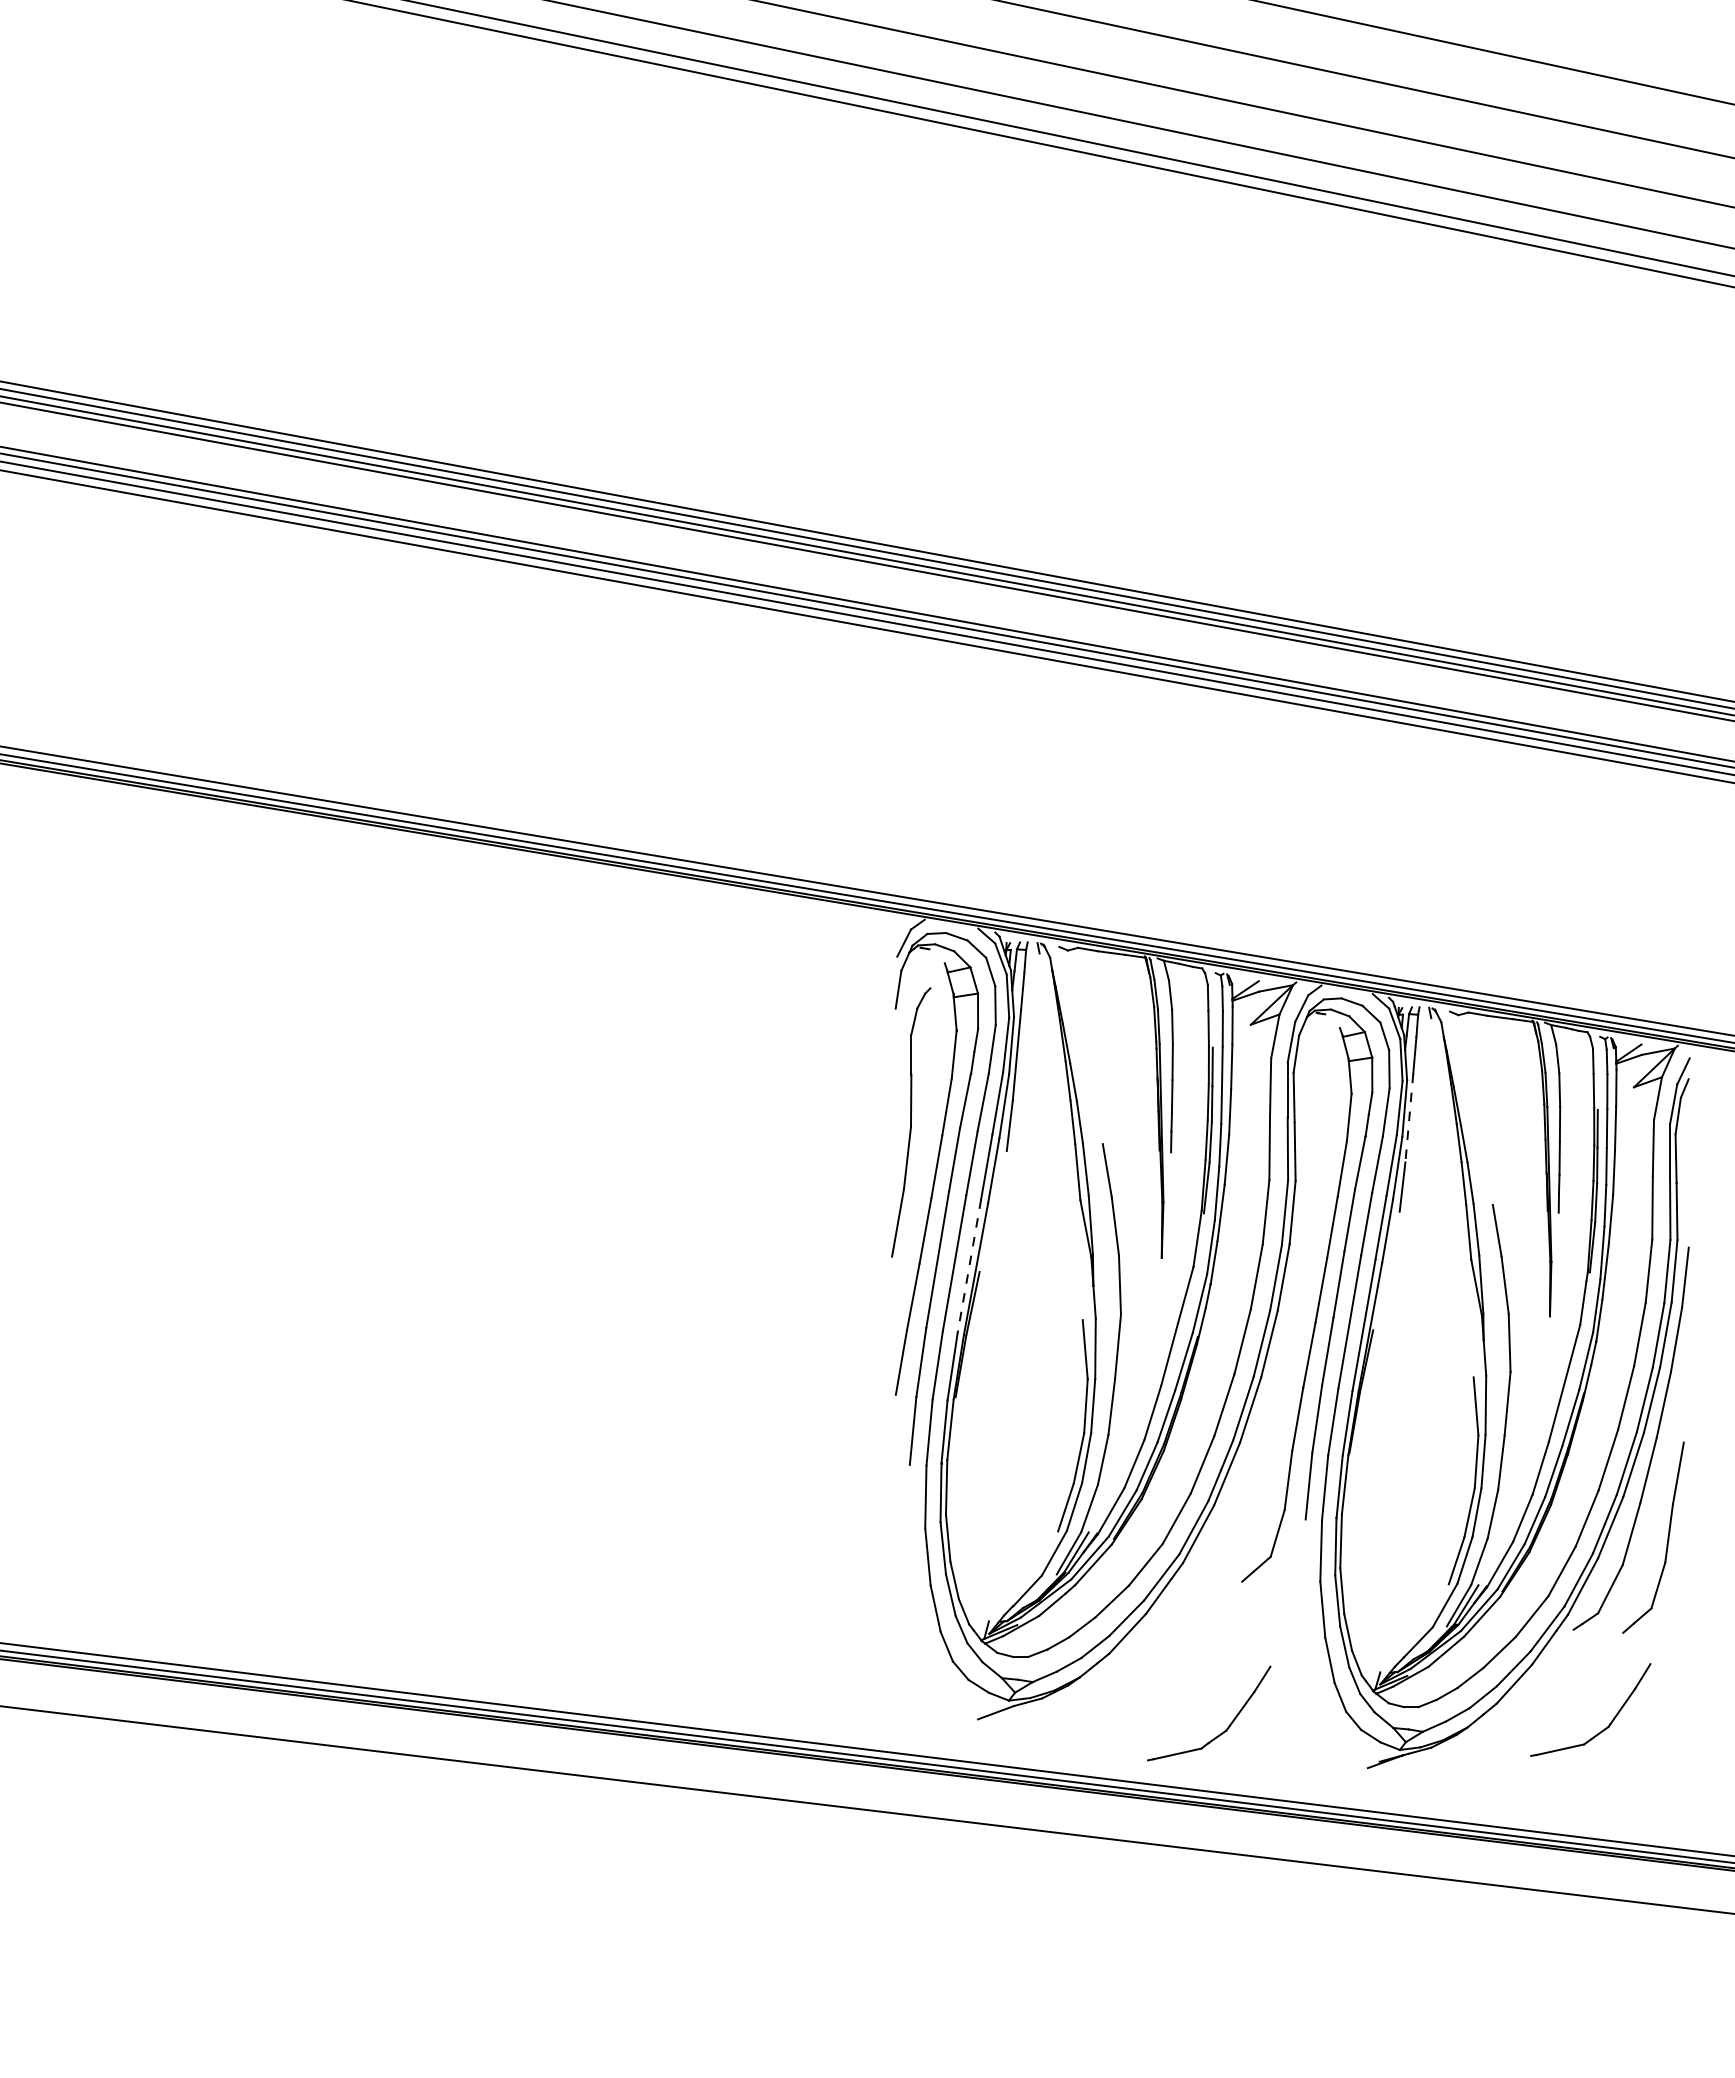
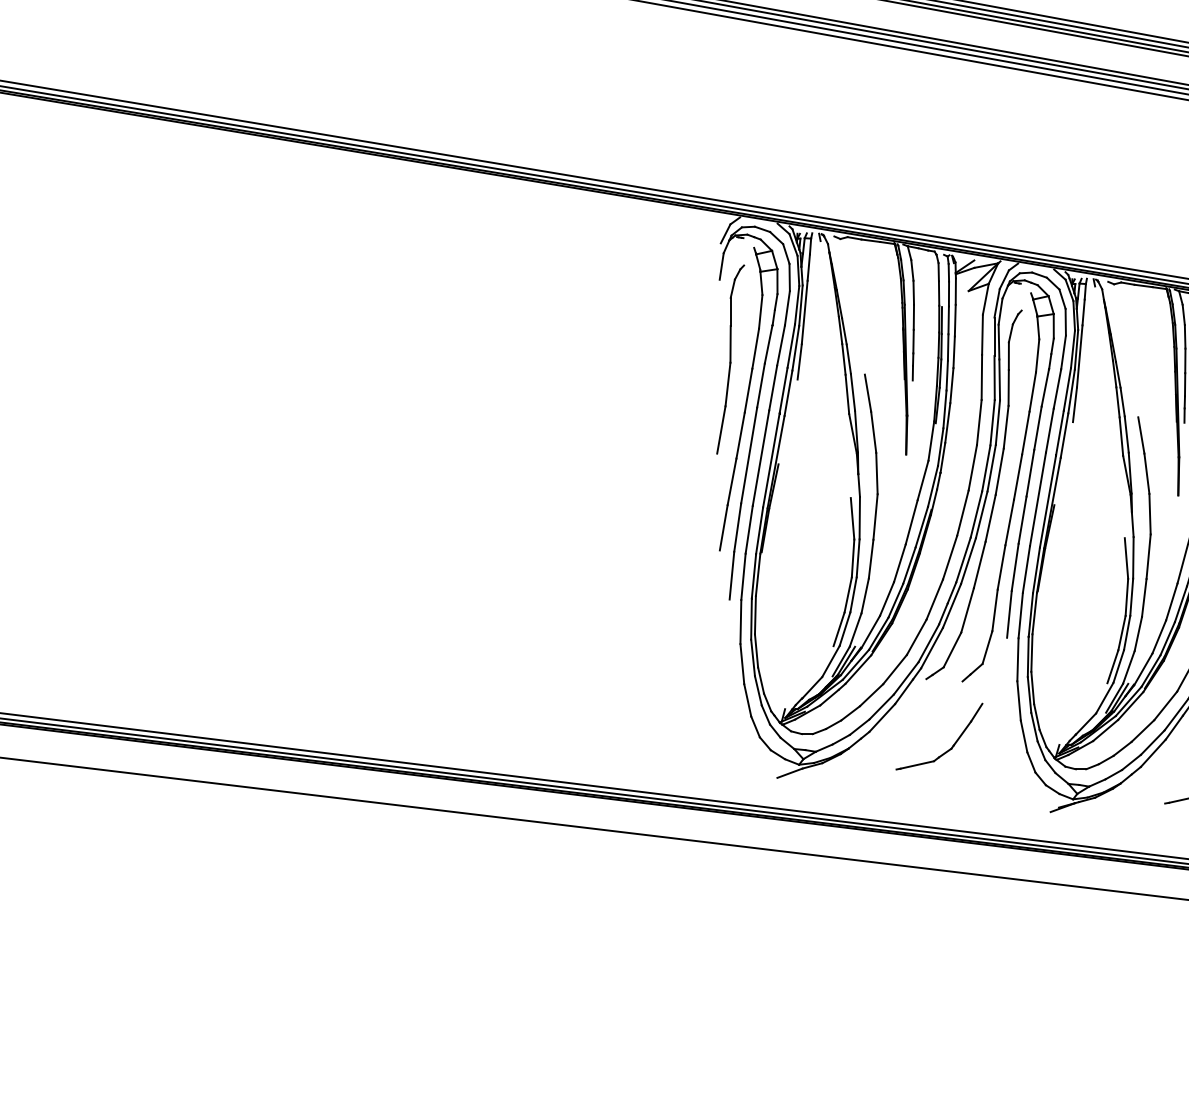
line: (1409, 1118) -> (1079, 356), dashed -> solid
line: (969, 1267) -> (771, 461), dashed -> solid
part: (1286, 1323) -> (993, 500), added
part: (1228, 1725) -> (952, 745), moved

